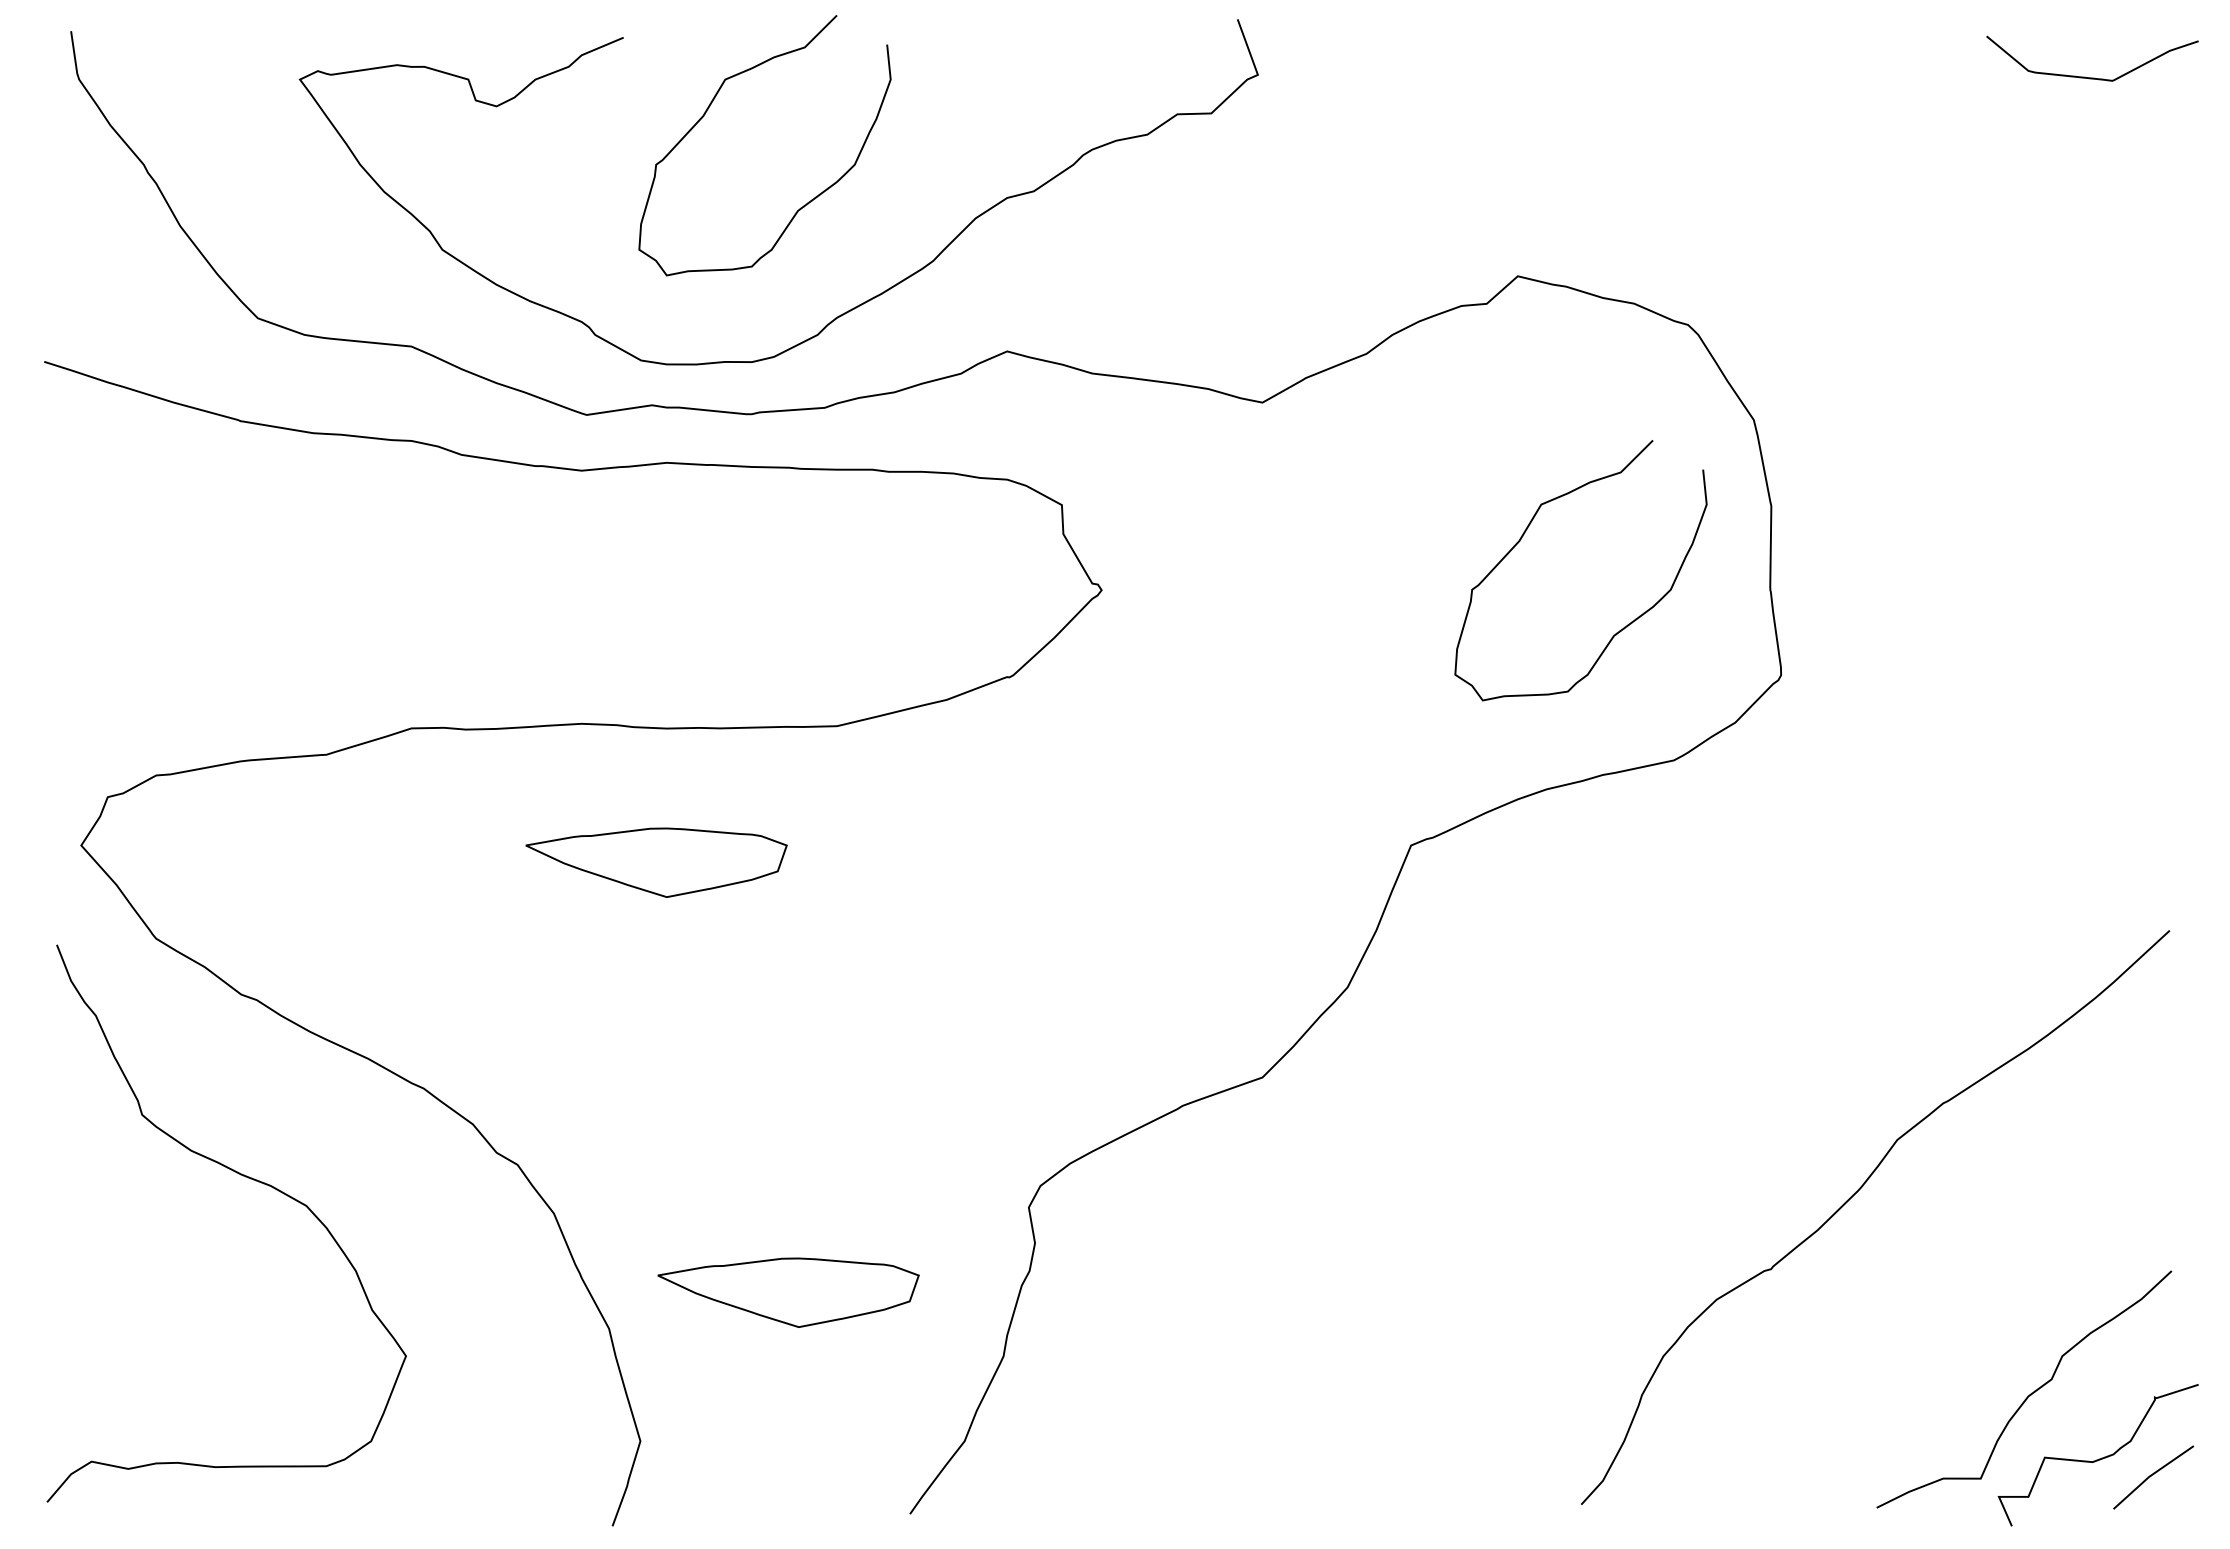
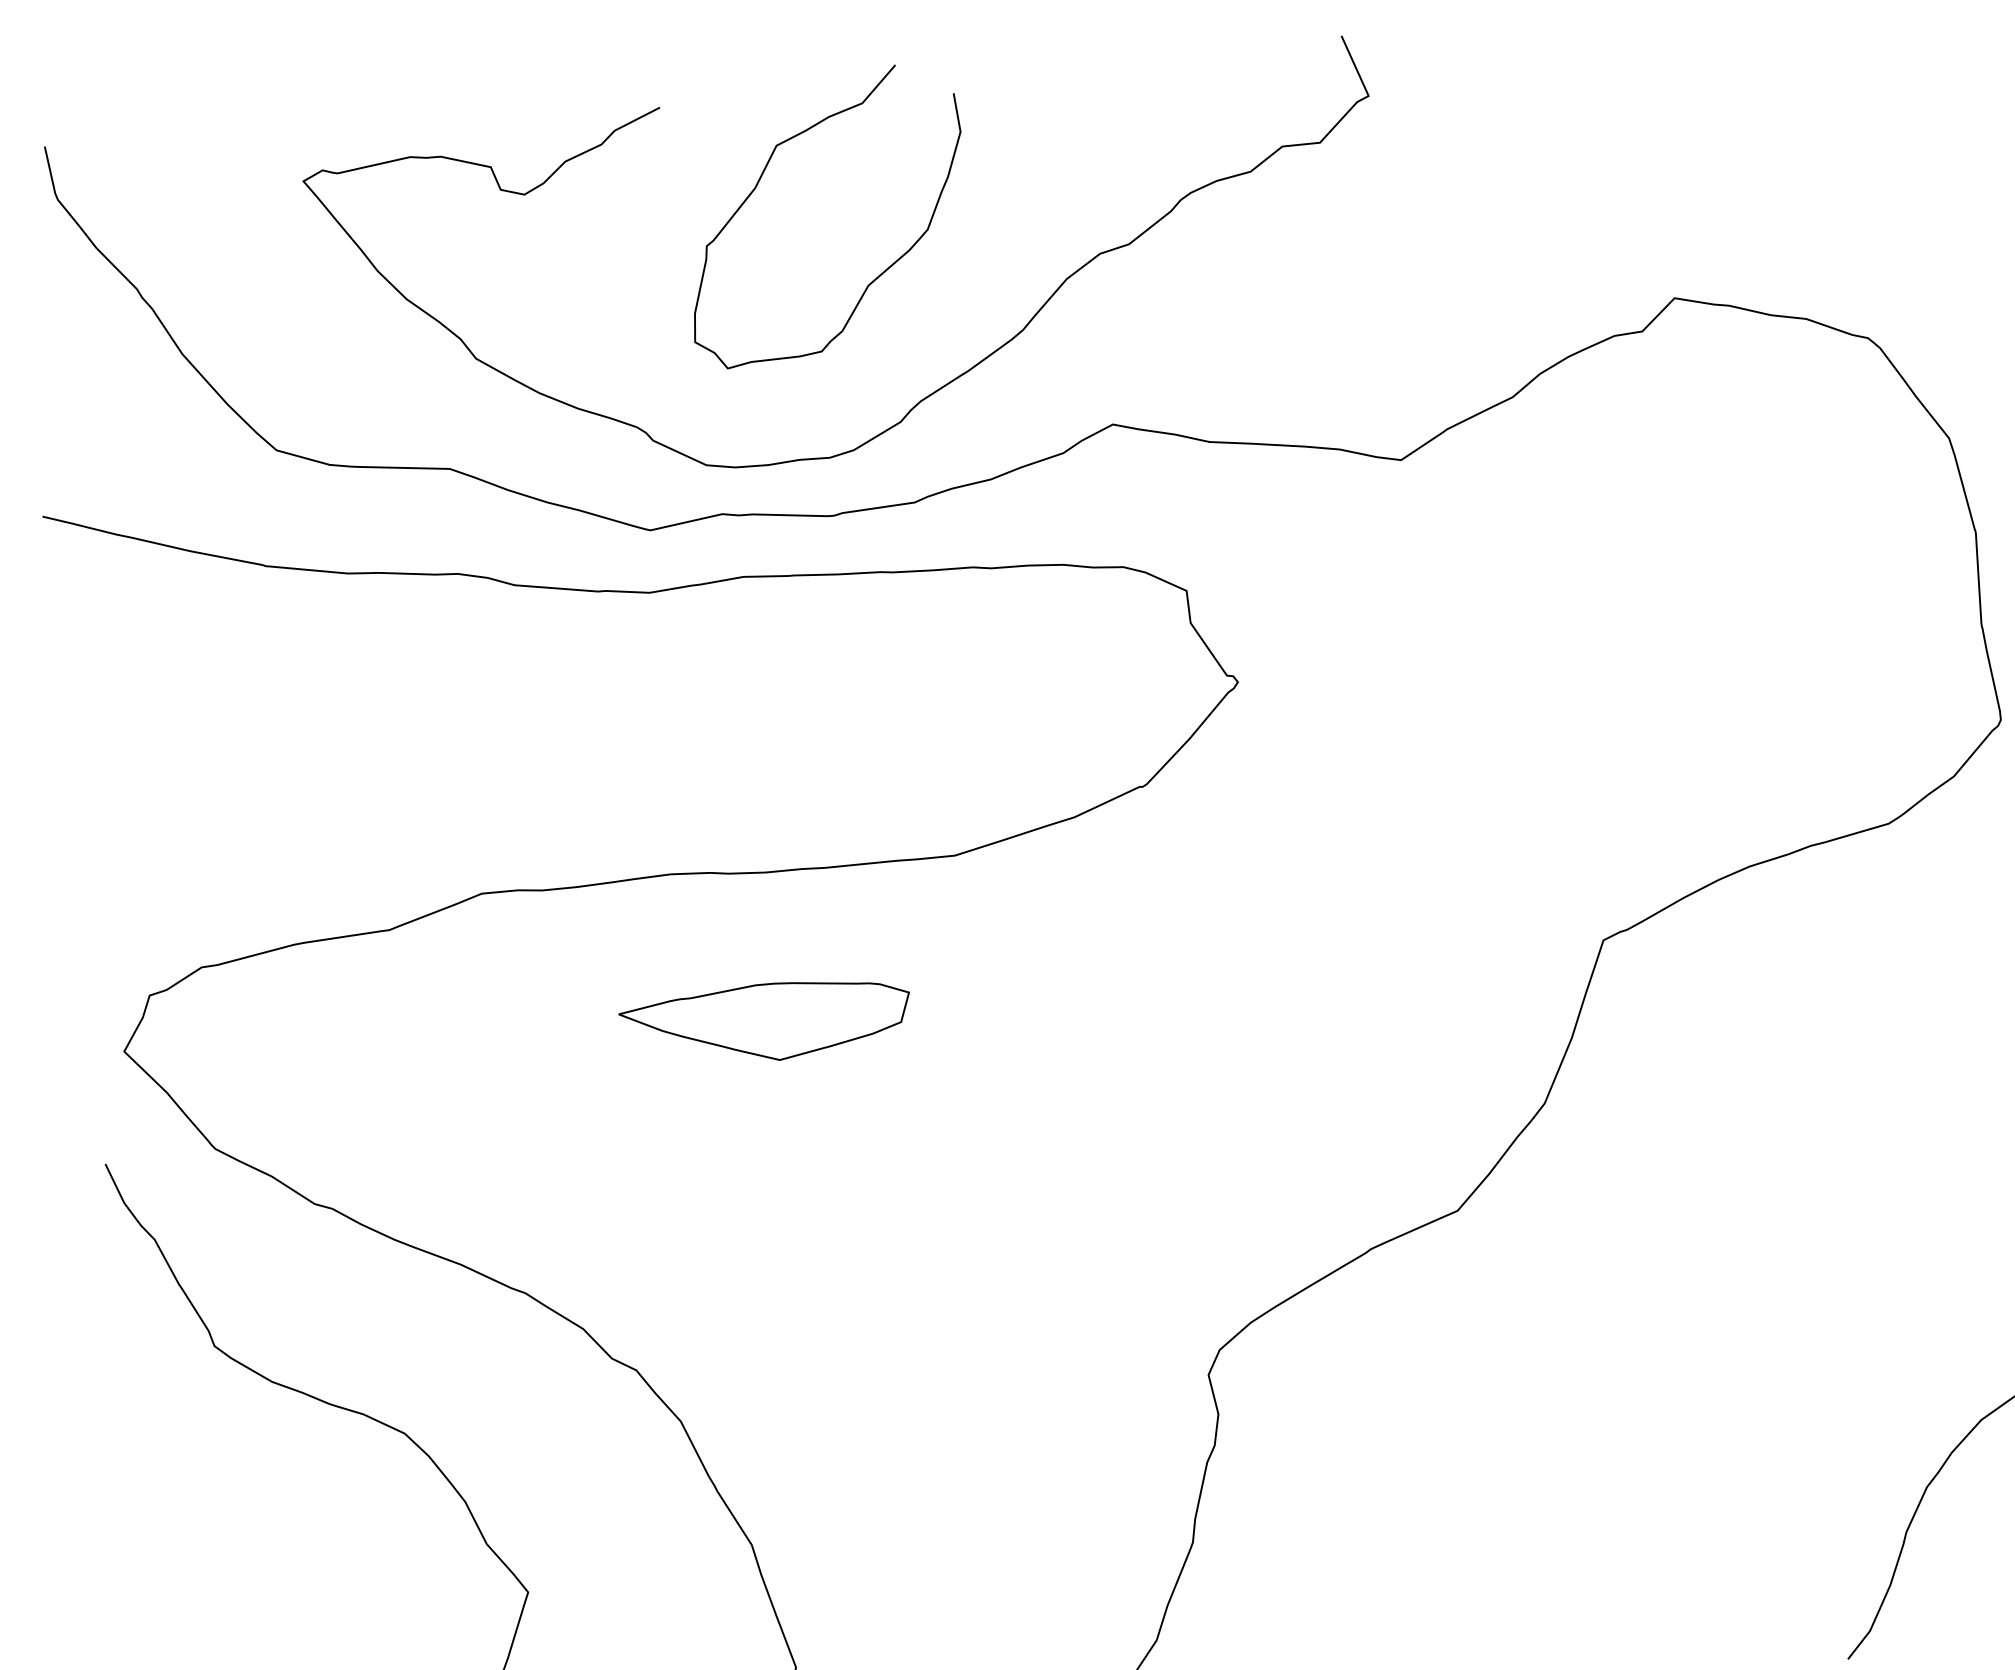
curve: (1523, 536) -> (1702, 587), removed
part: (788, 1292) -> (948, 1489), removed

